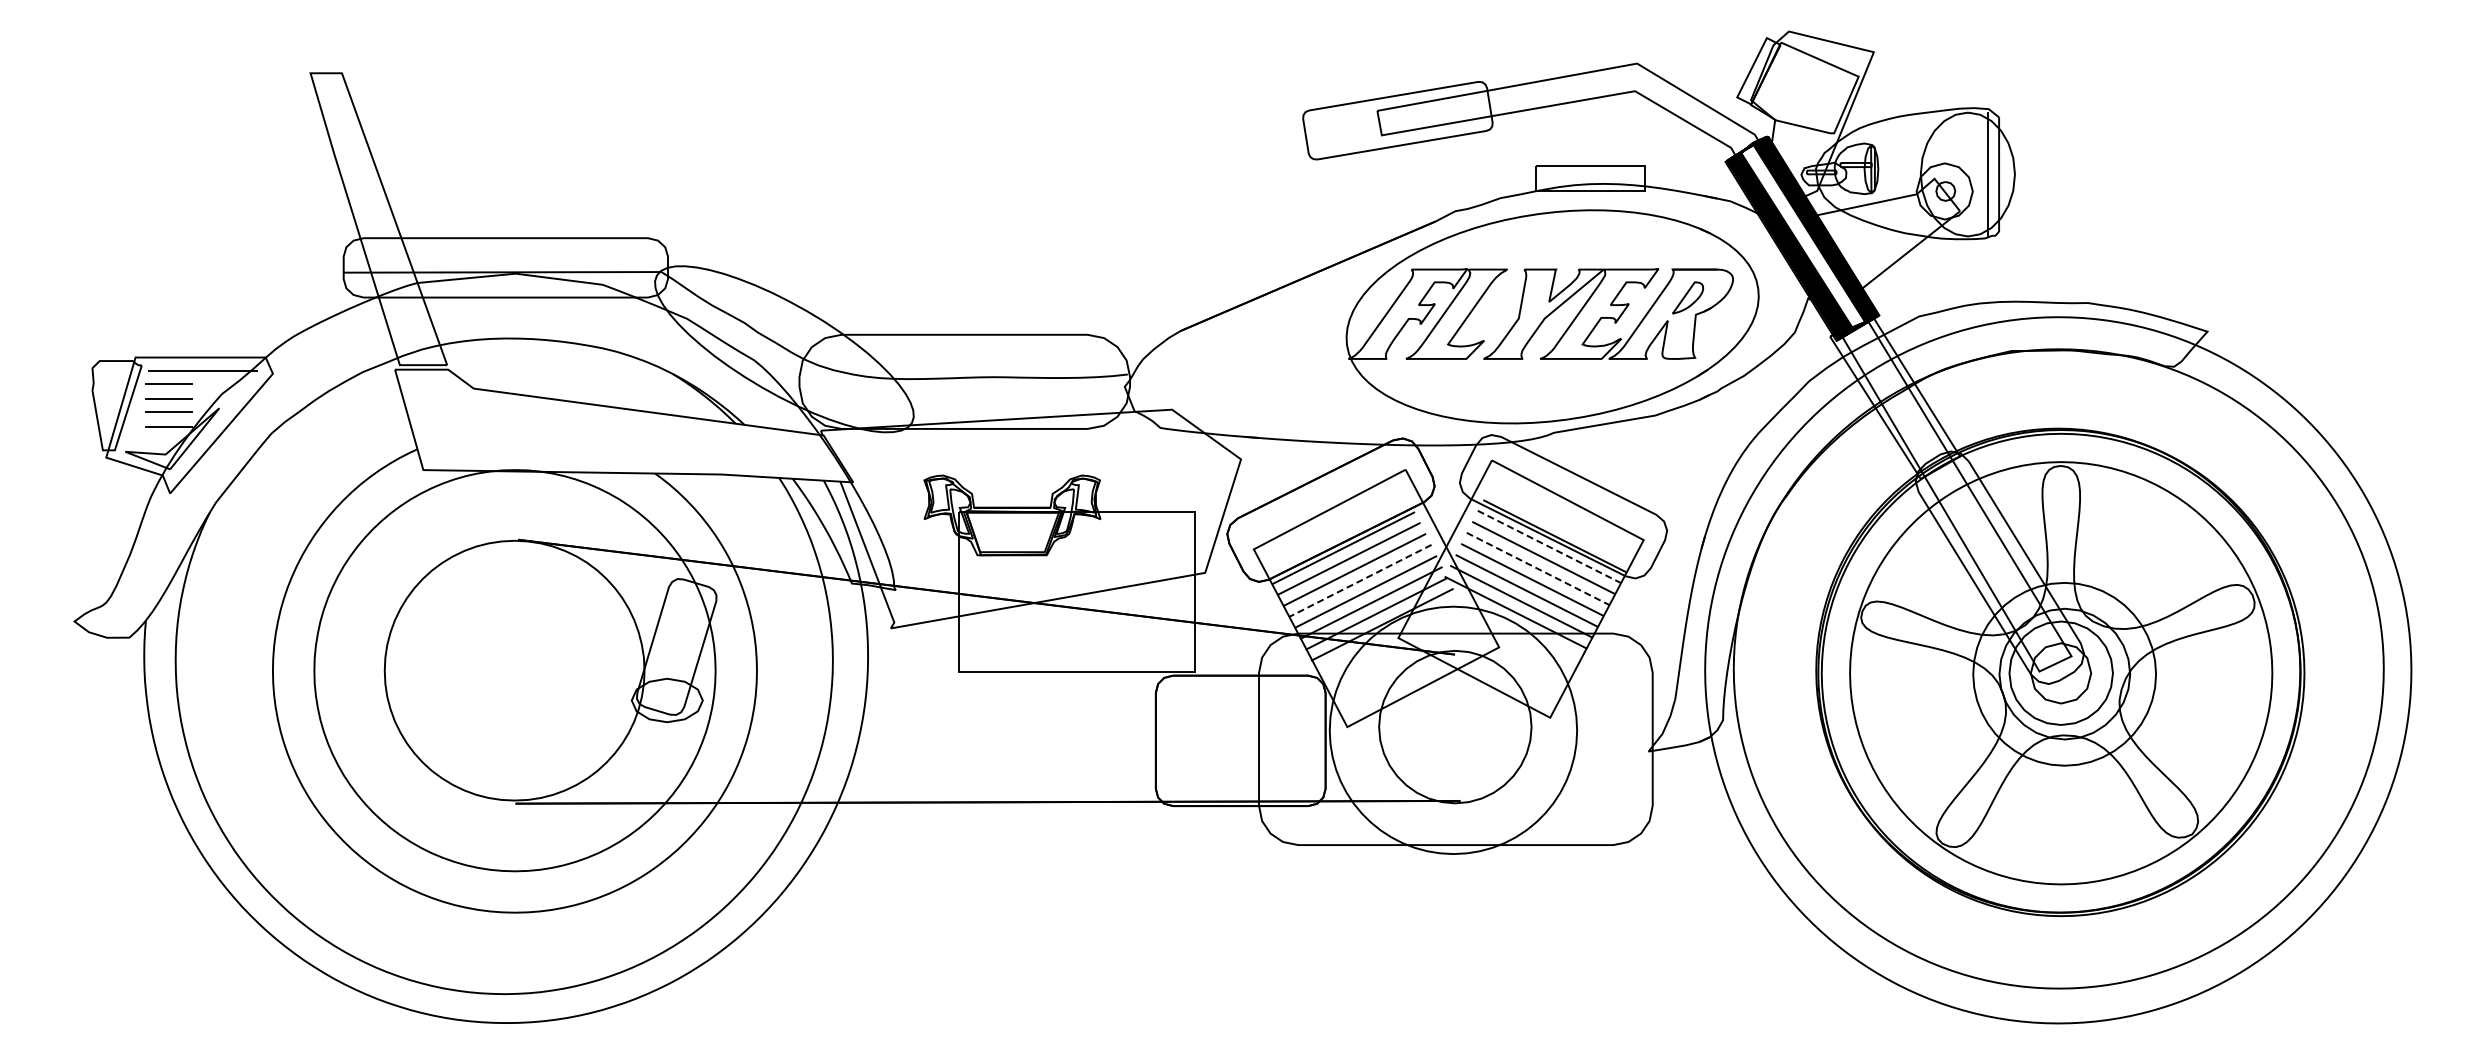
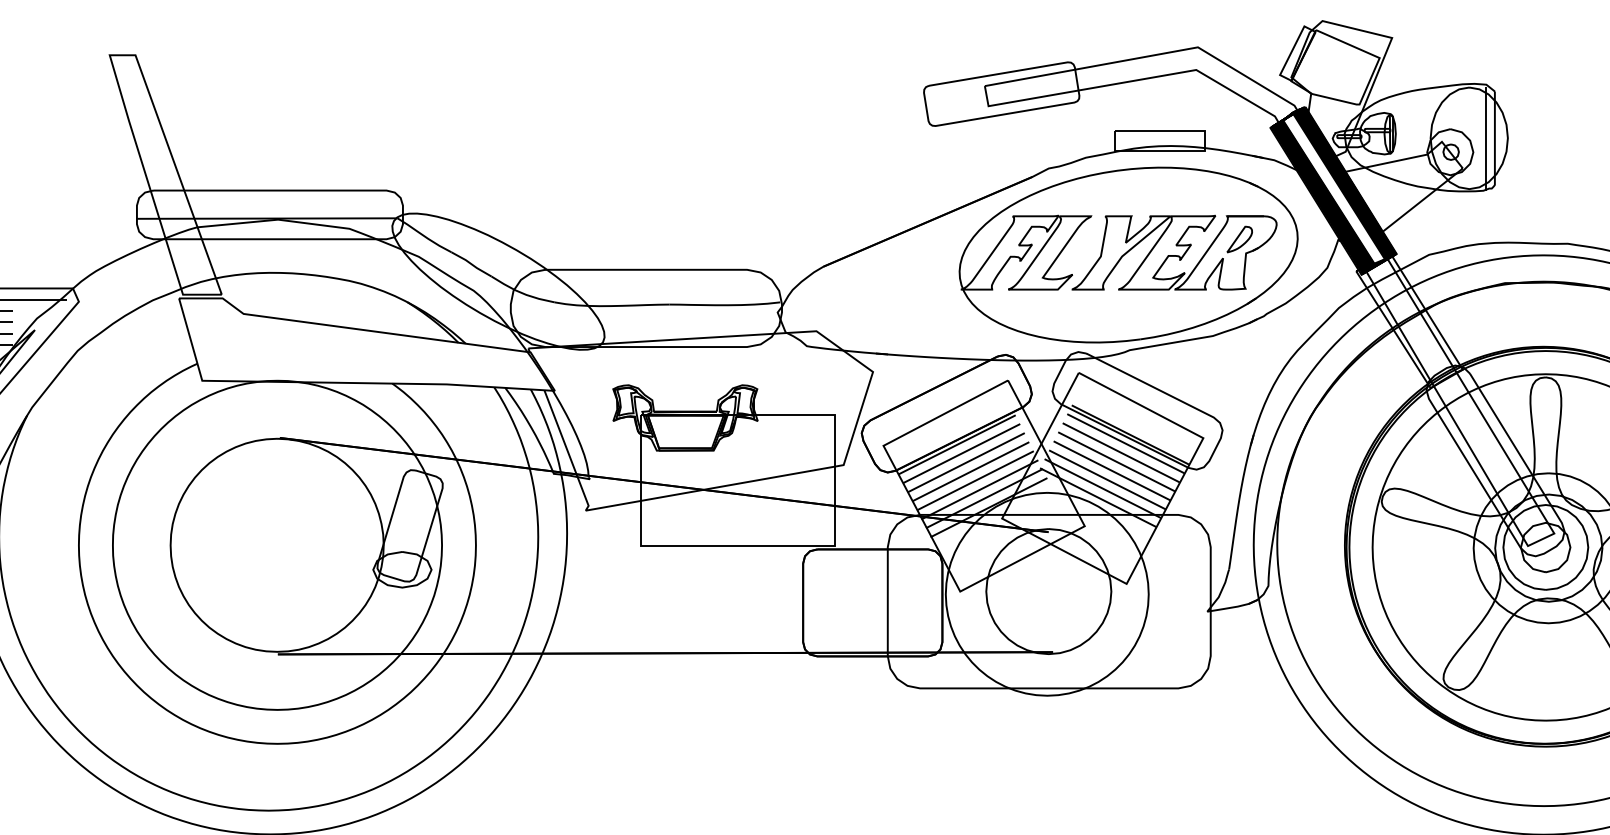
line: (1549, 547) -> (1126, 444), dashed -> solid
line: (1537, 568) -> (1116, 461), dashed -> solid
line: (1360, 580) -> (971, 471), dashed -> solid

